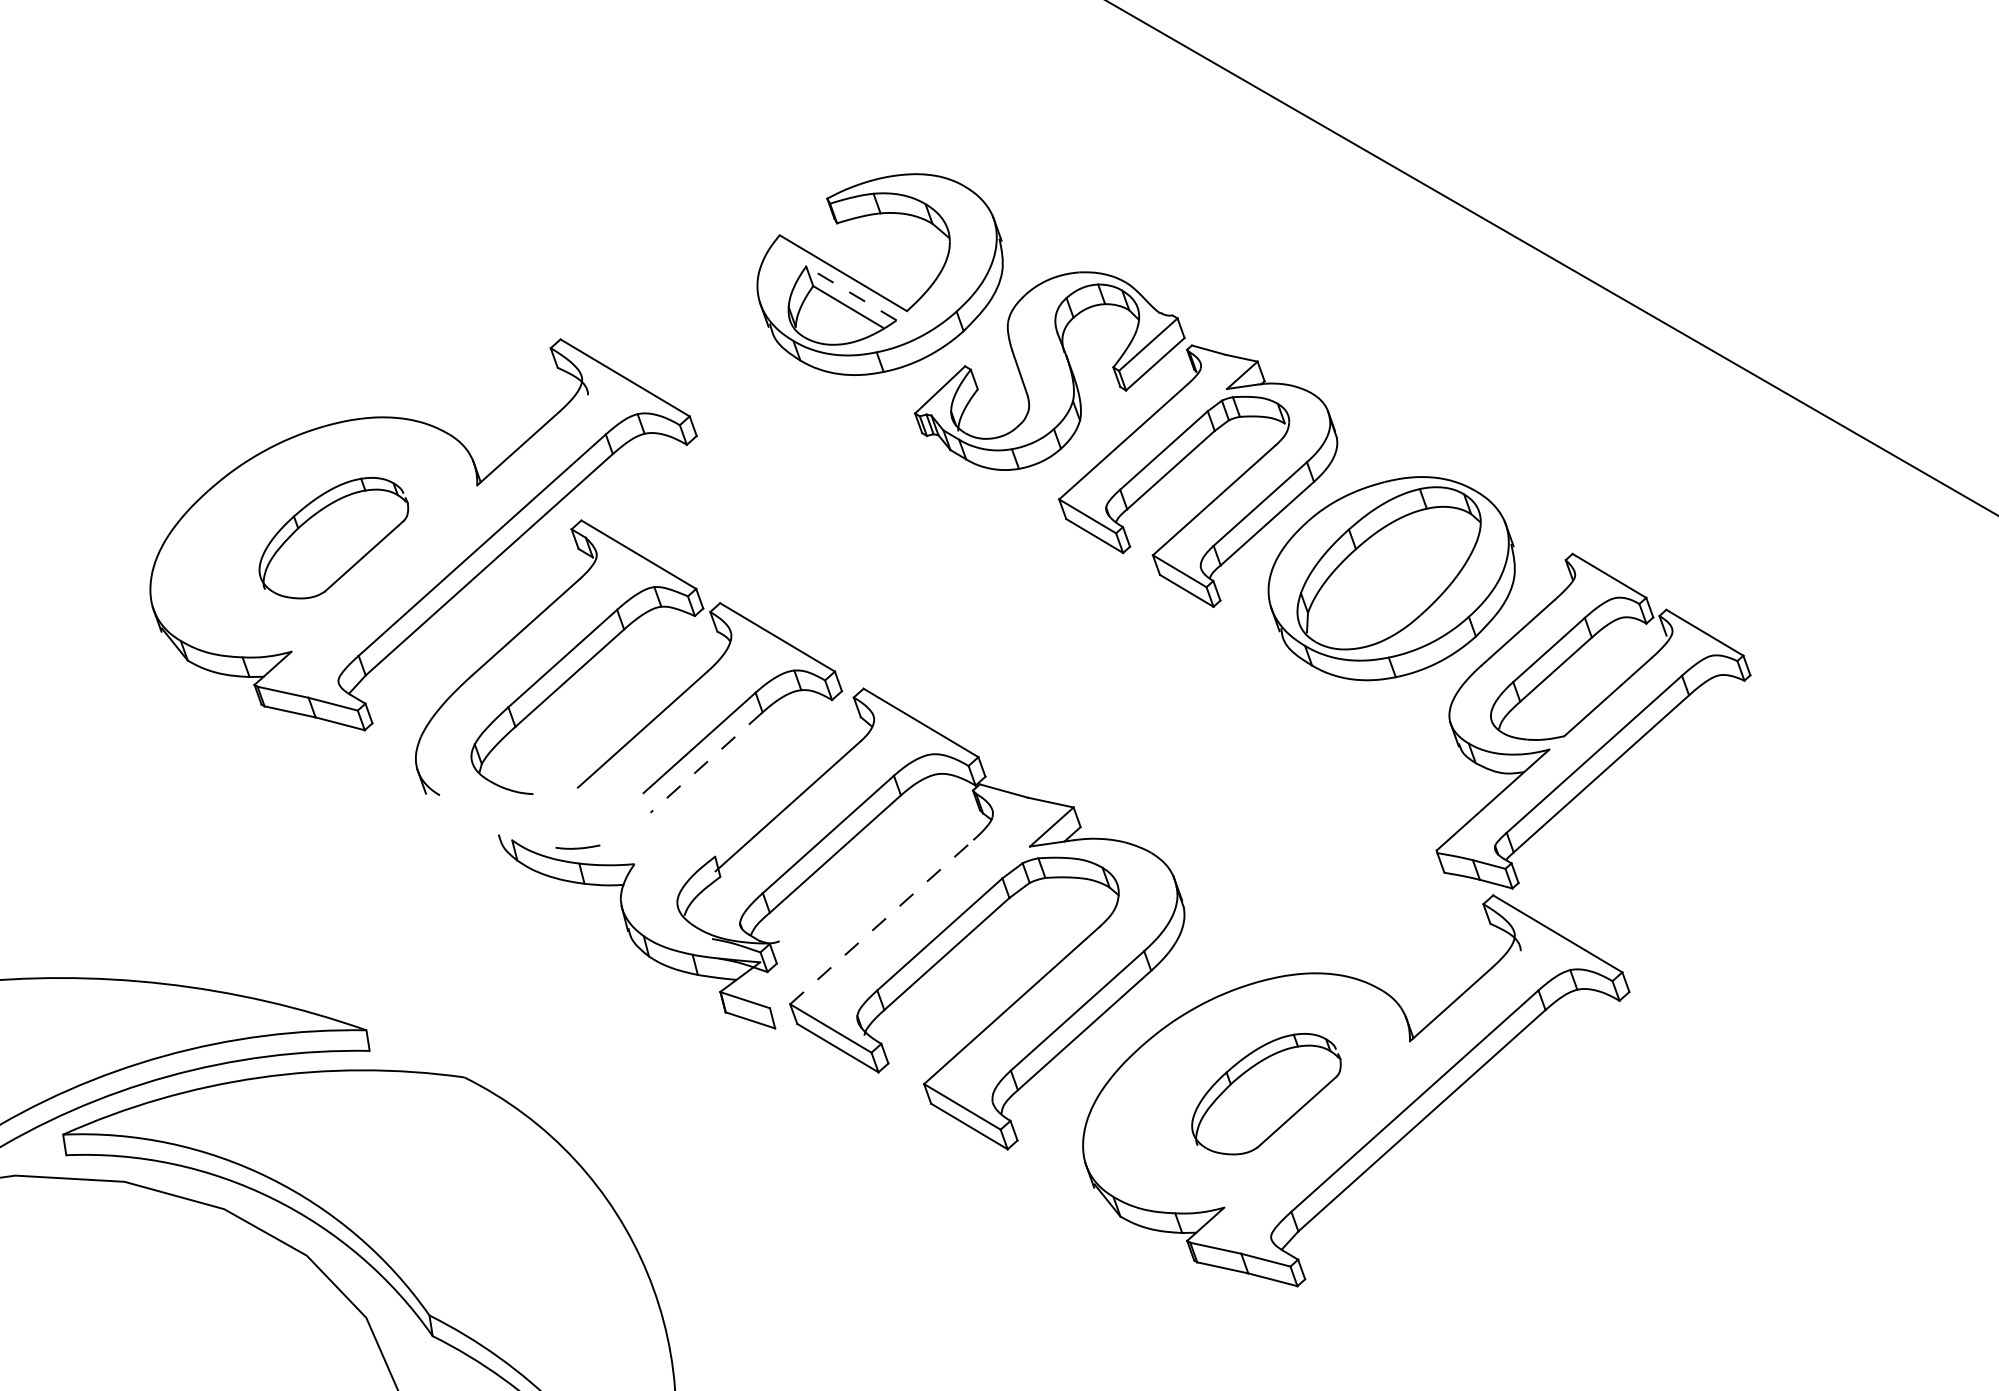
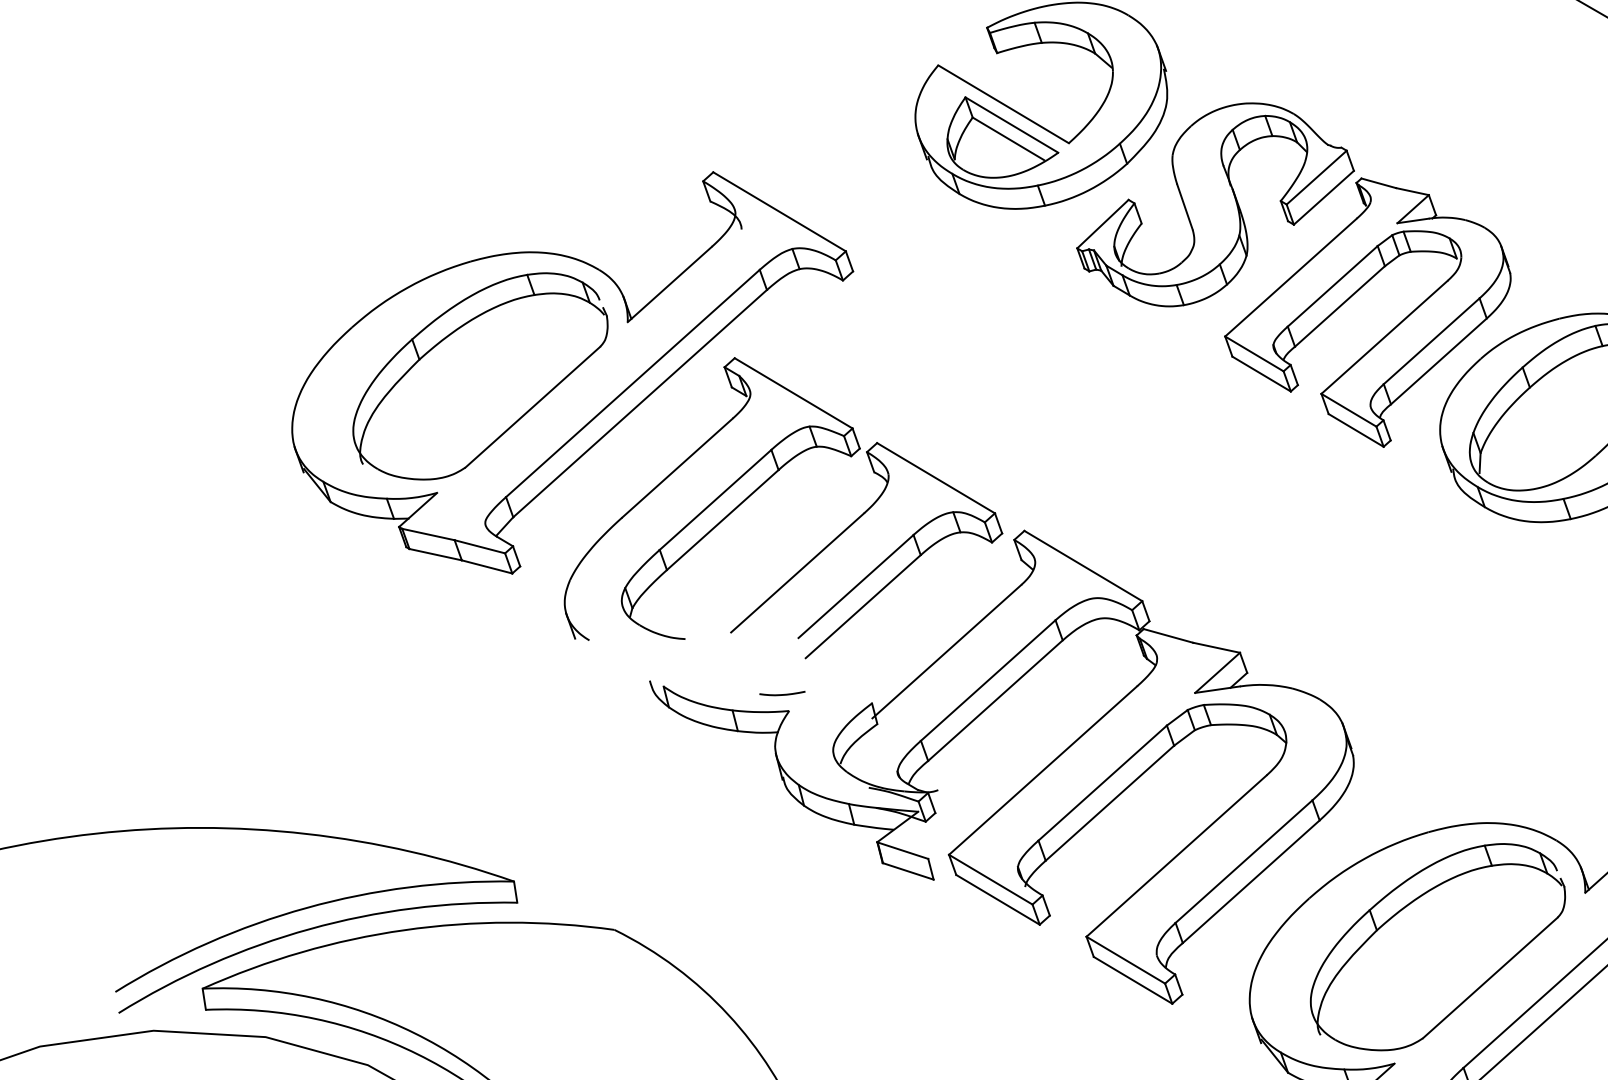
line: (851, 293) -> (1011, 125), dashed -> solid
part: (333, 537) -> (480, 375), size x1.67
line: (706, 762) -> (863, 606), dashed -> solid
curve: (577, 847) -> (782, 693), moved
line: (881, 922) -> (1042, 770), dashed -> solid
part: (1266, 1093) -> (1438, 946), size x1.67

